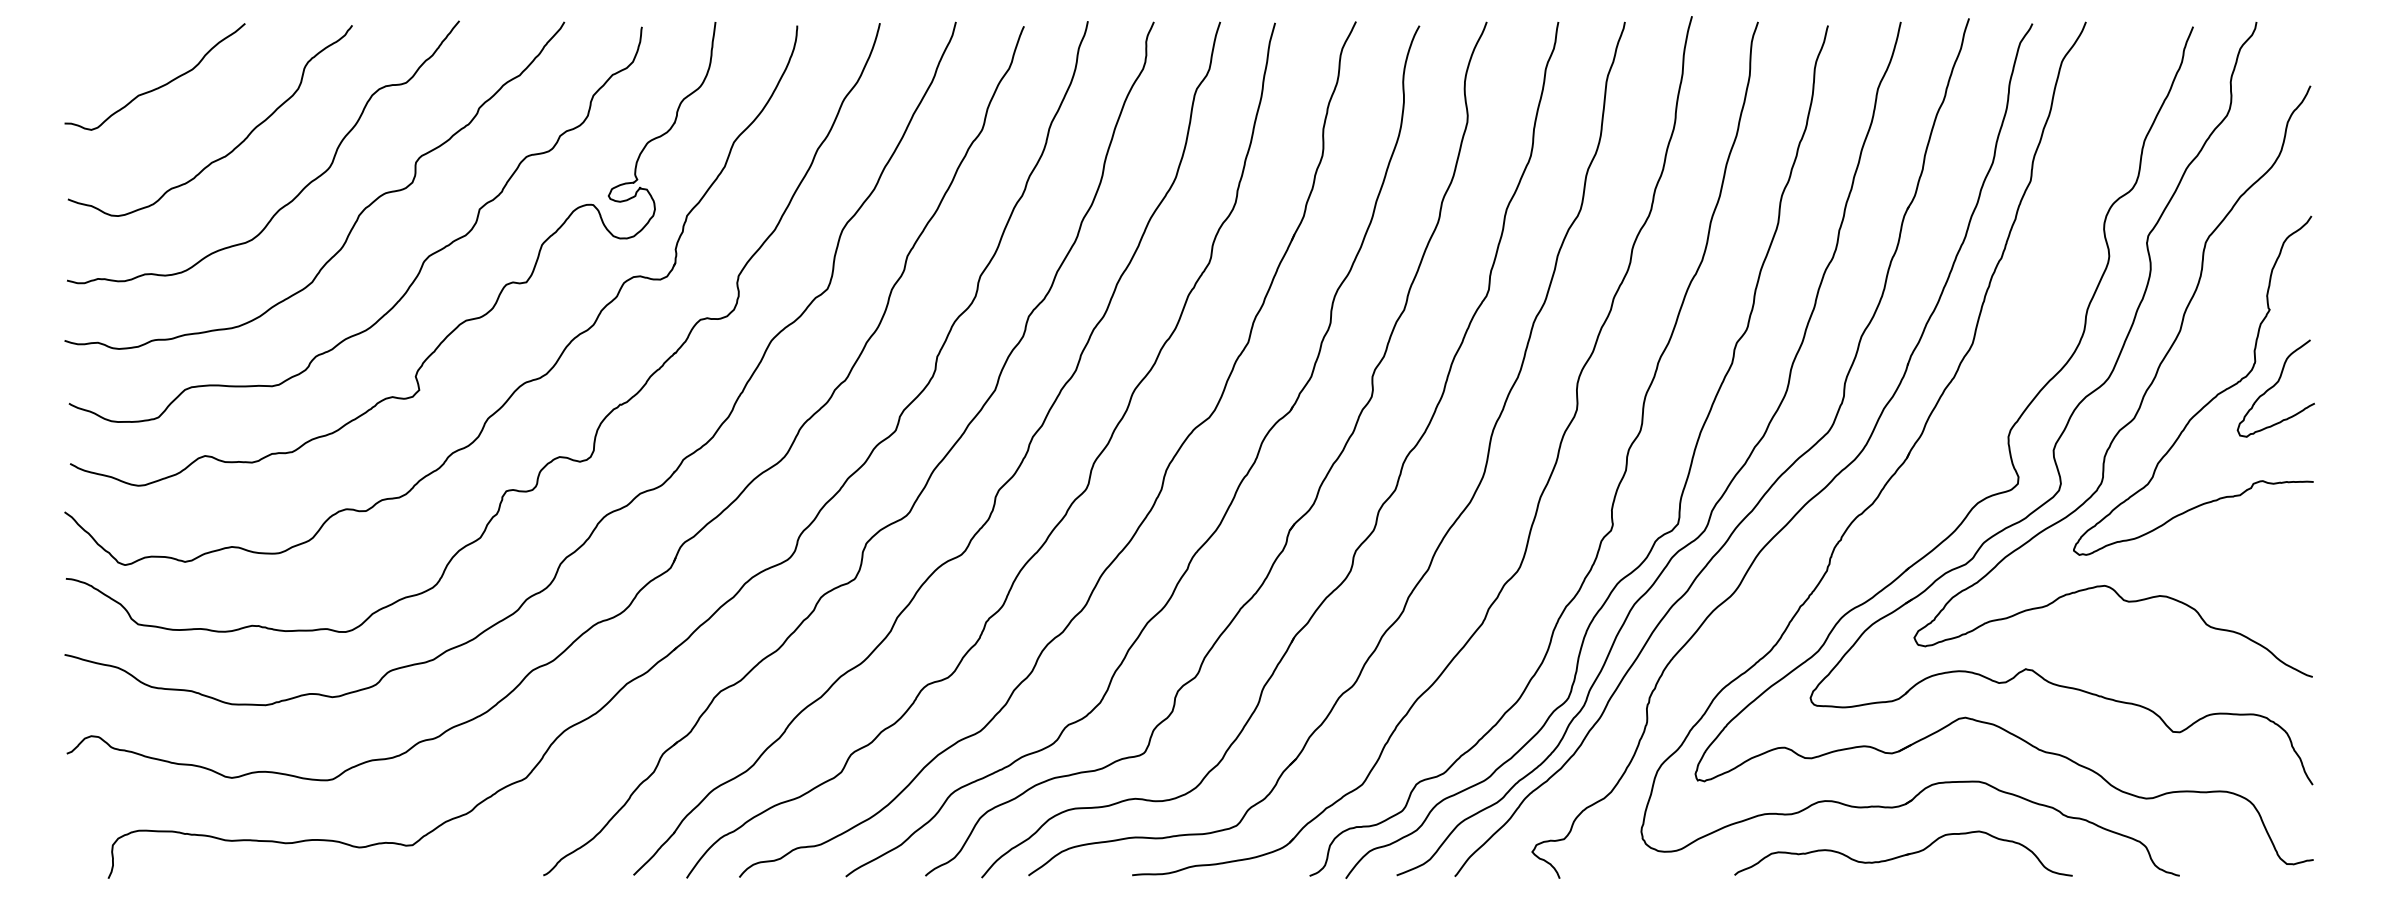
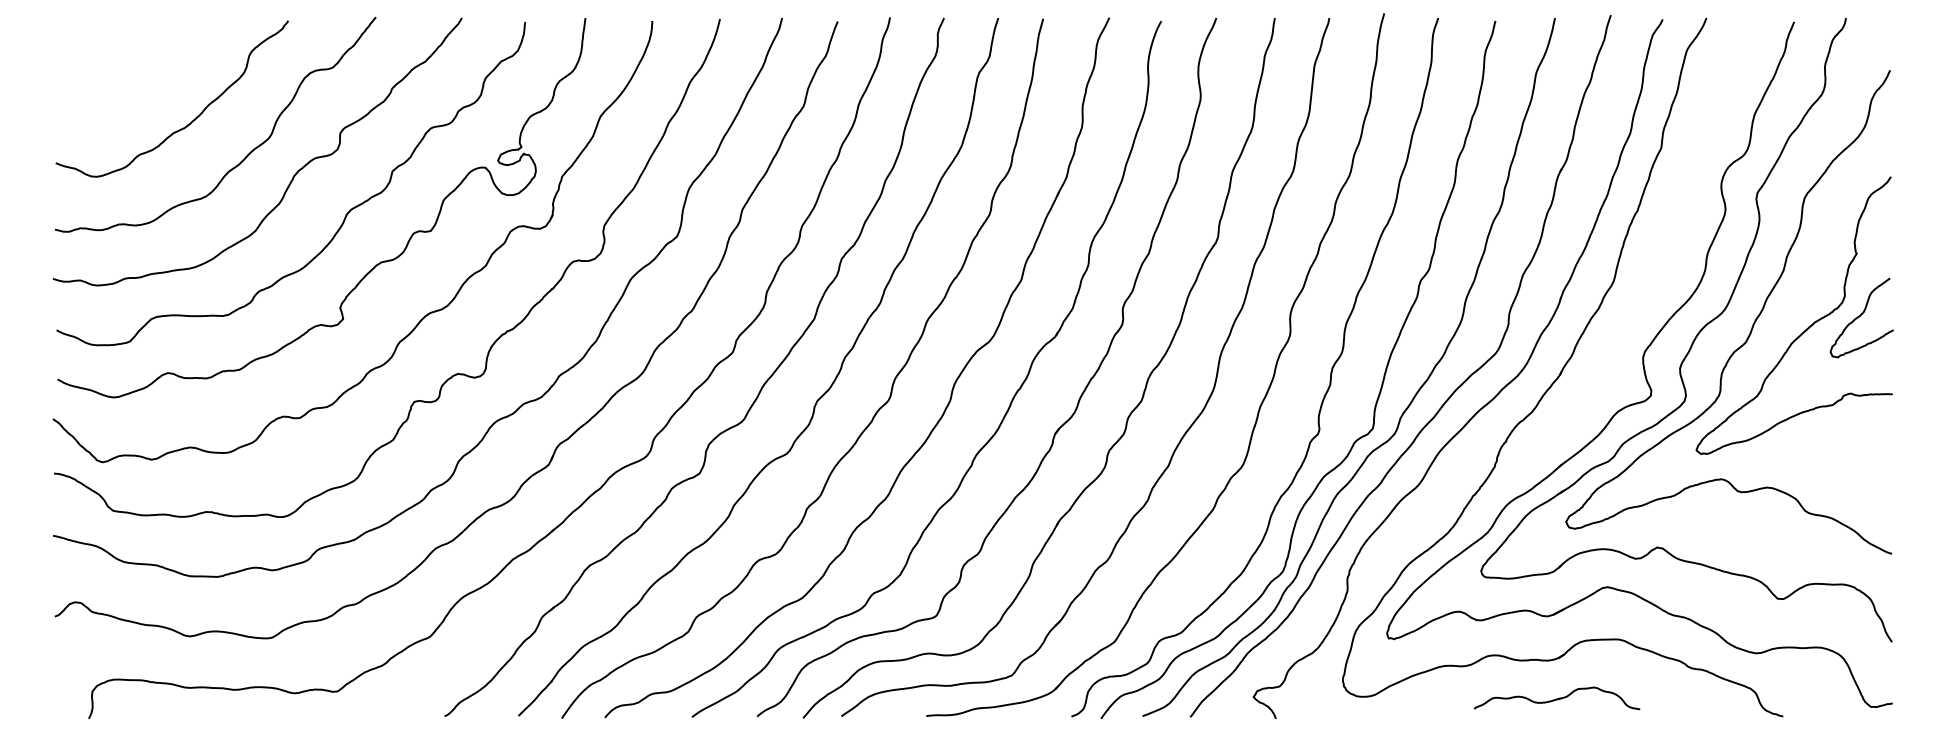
curve: (159, 86) -> (130, 70), removed
part: (1902, 853) -> (1556, 698), size x0.6

